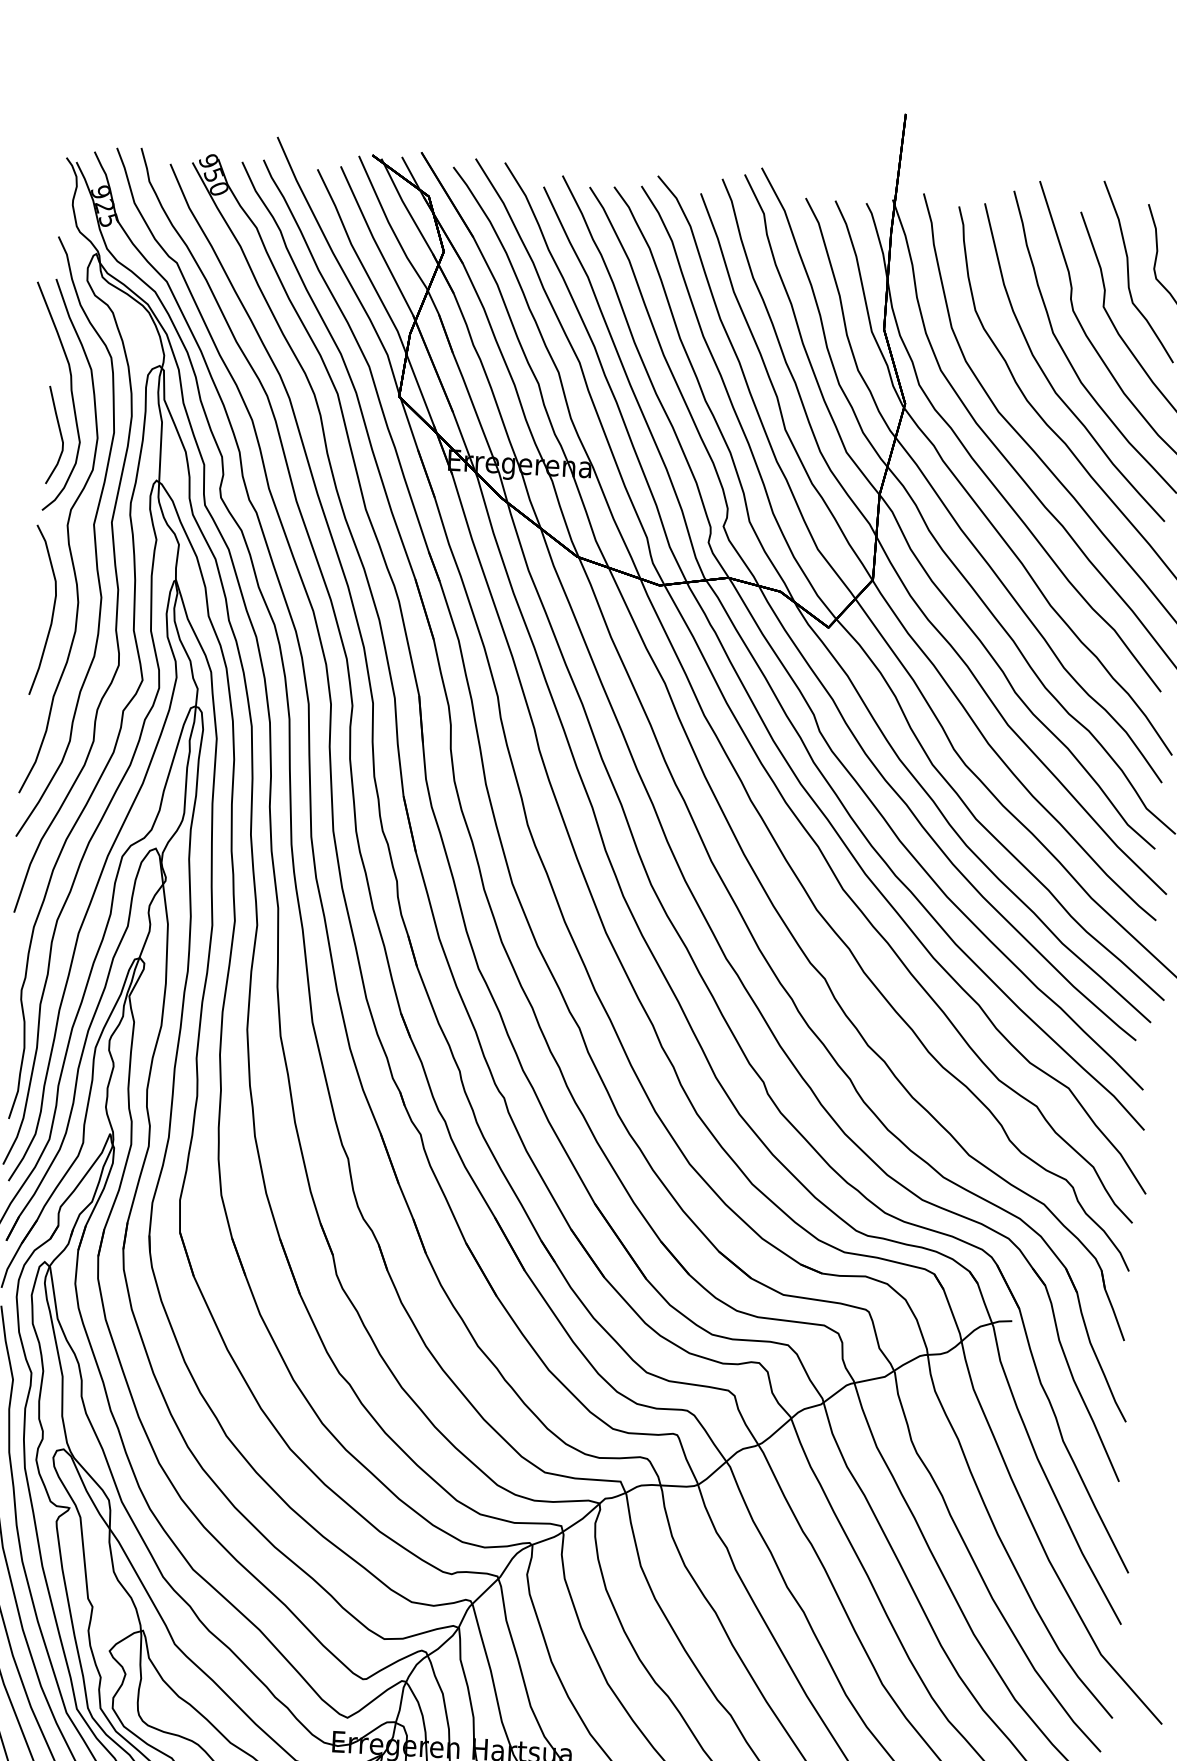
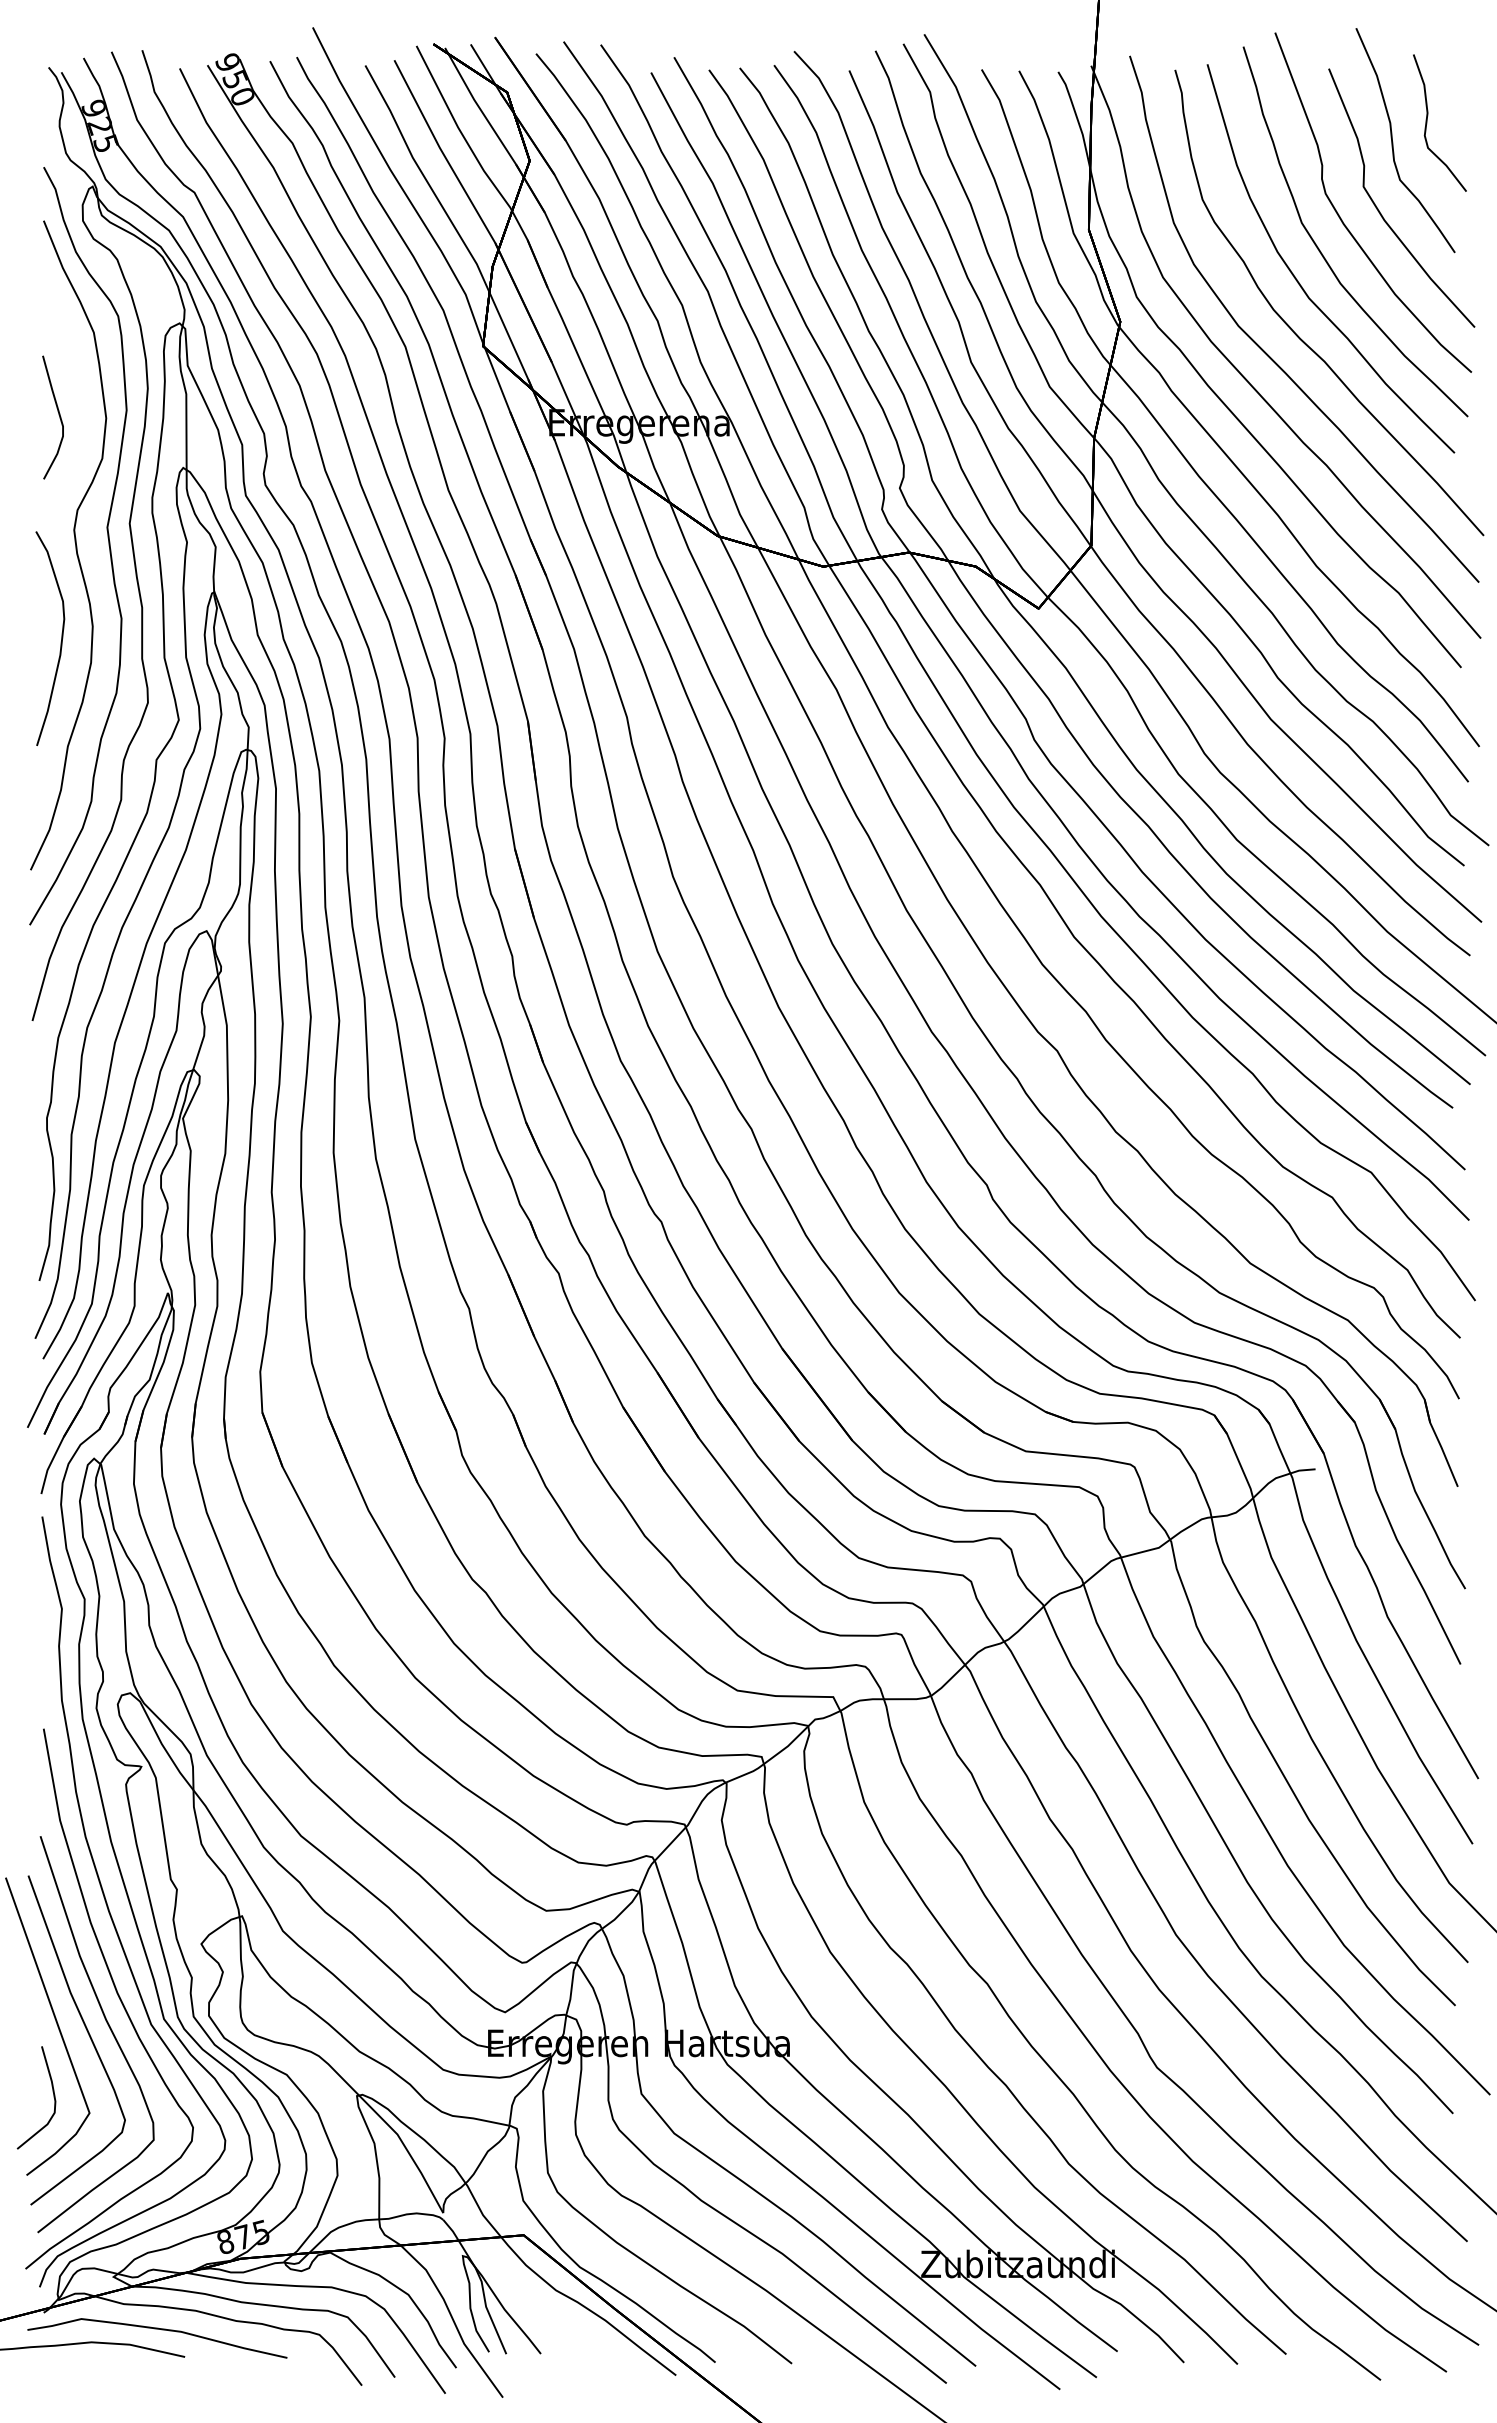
curve: (71, 395) -> (70, 366), removed

